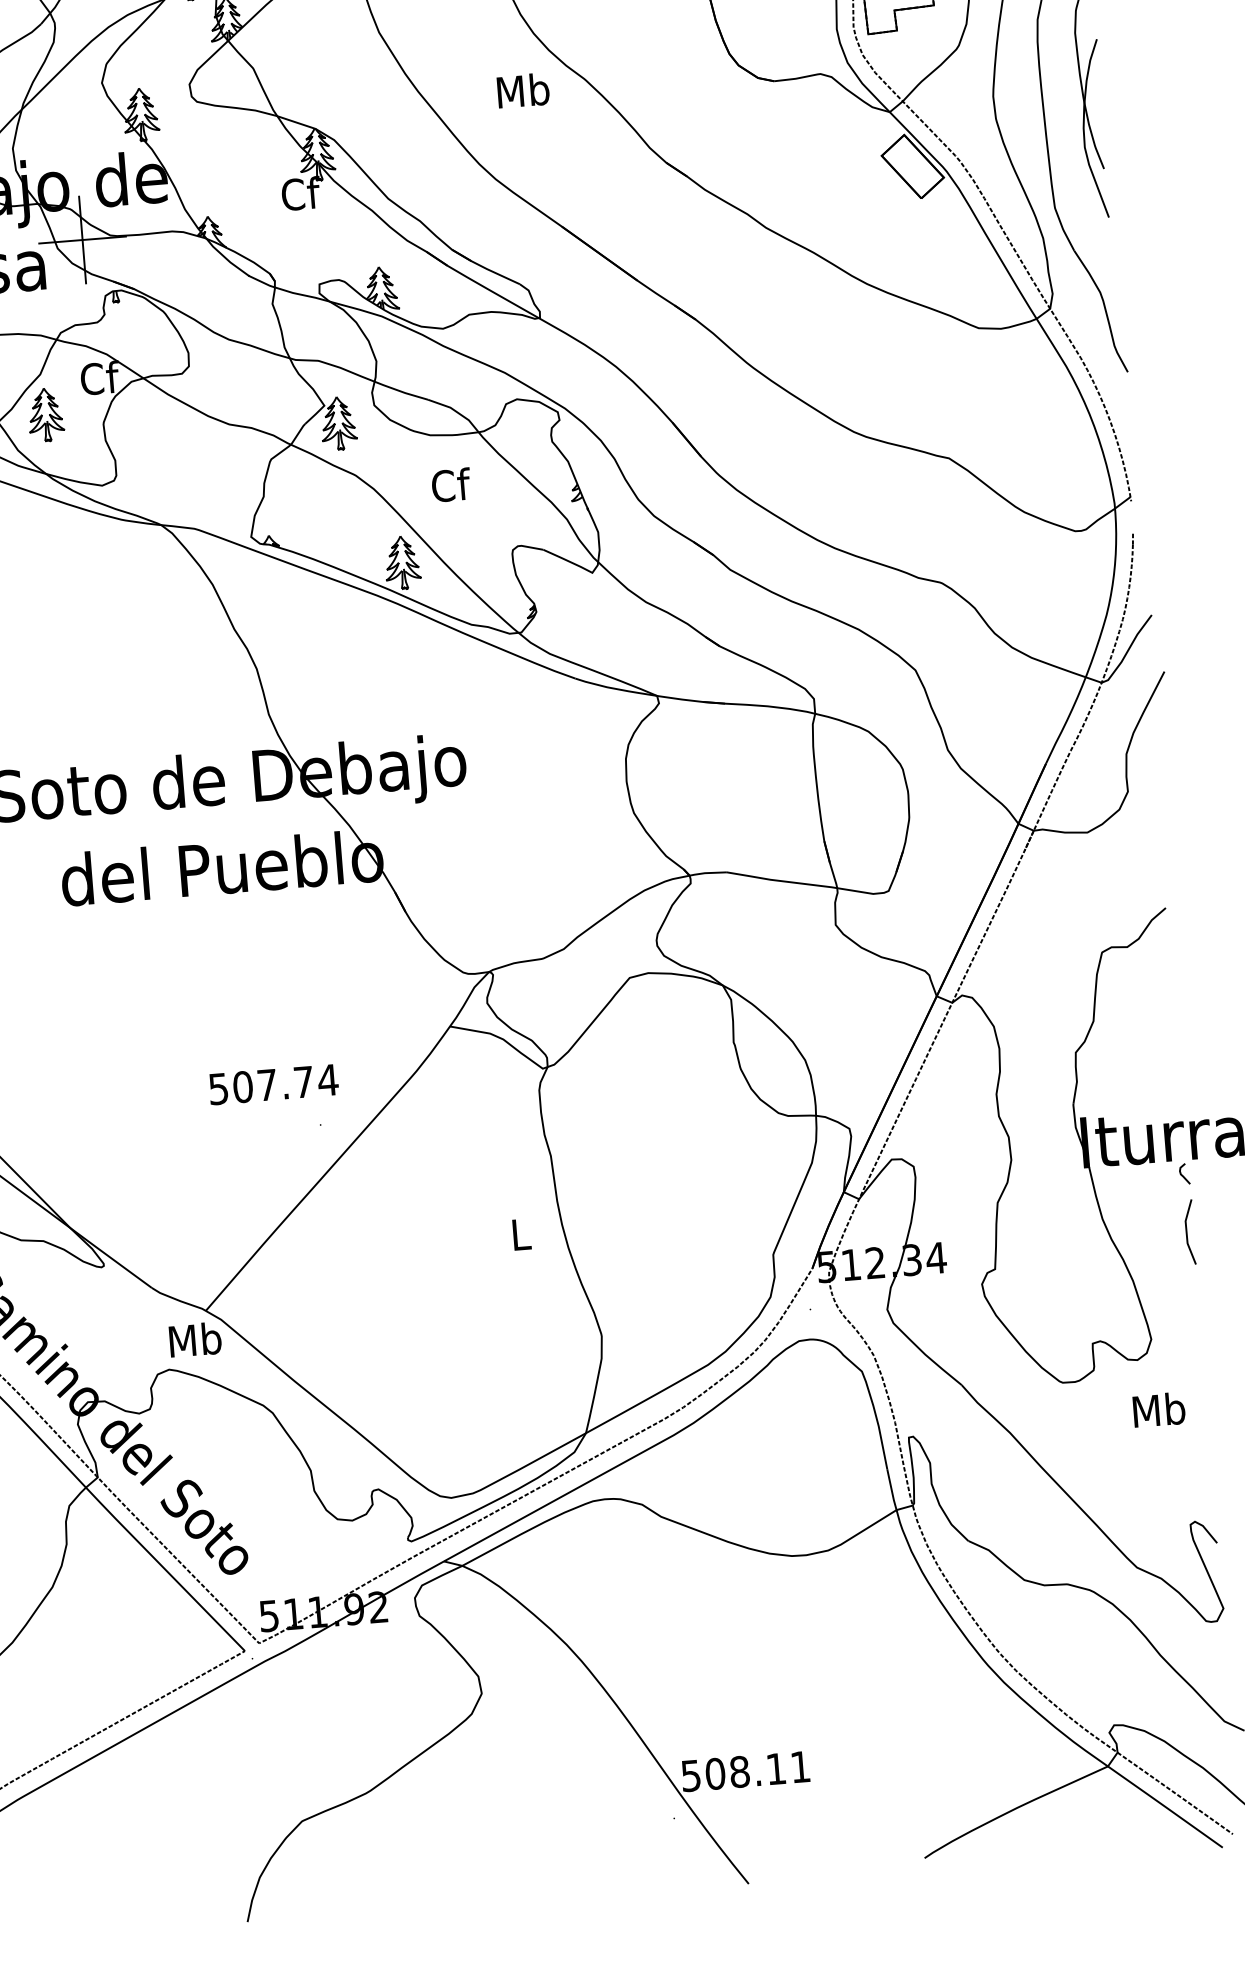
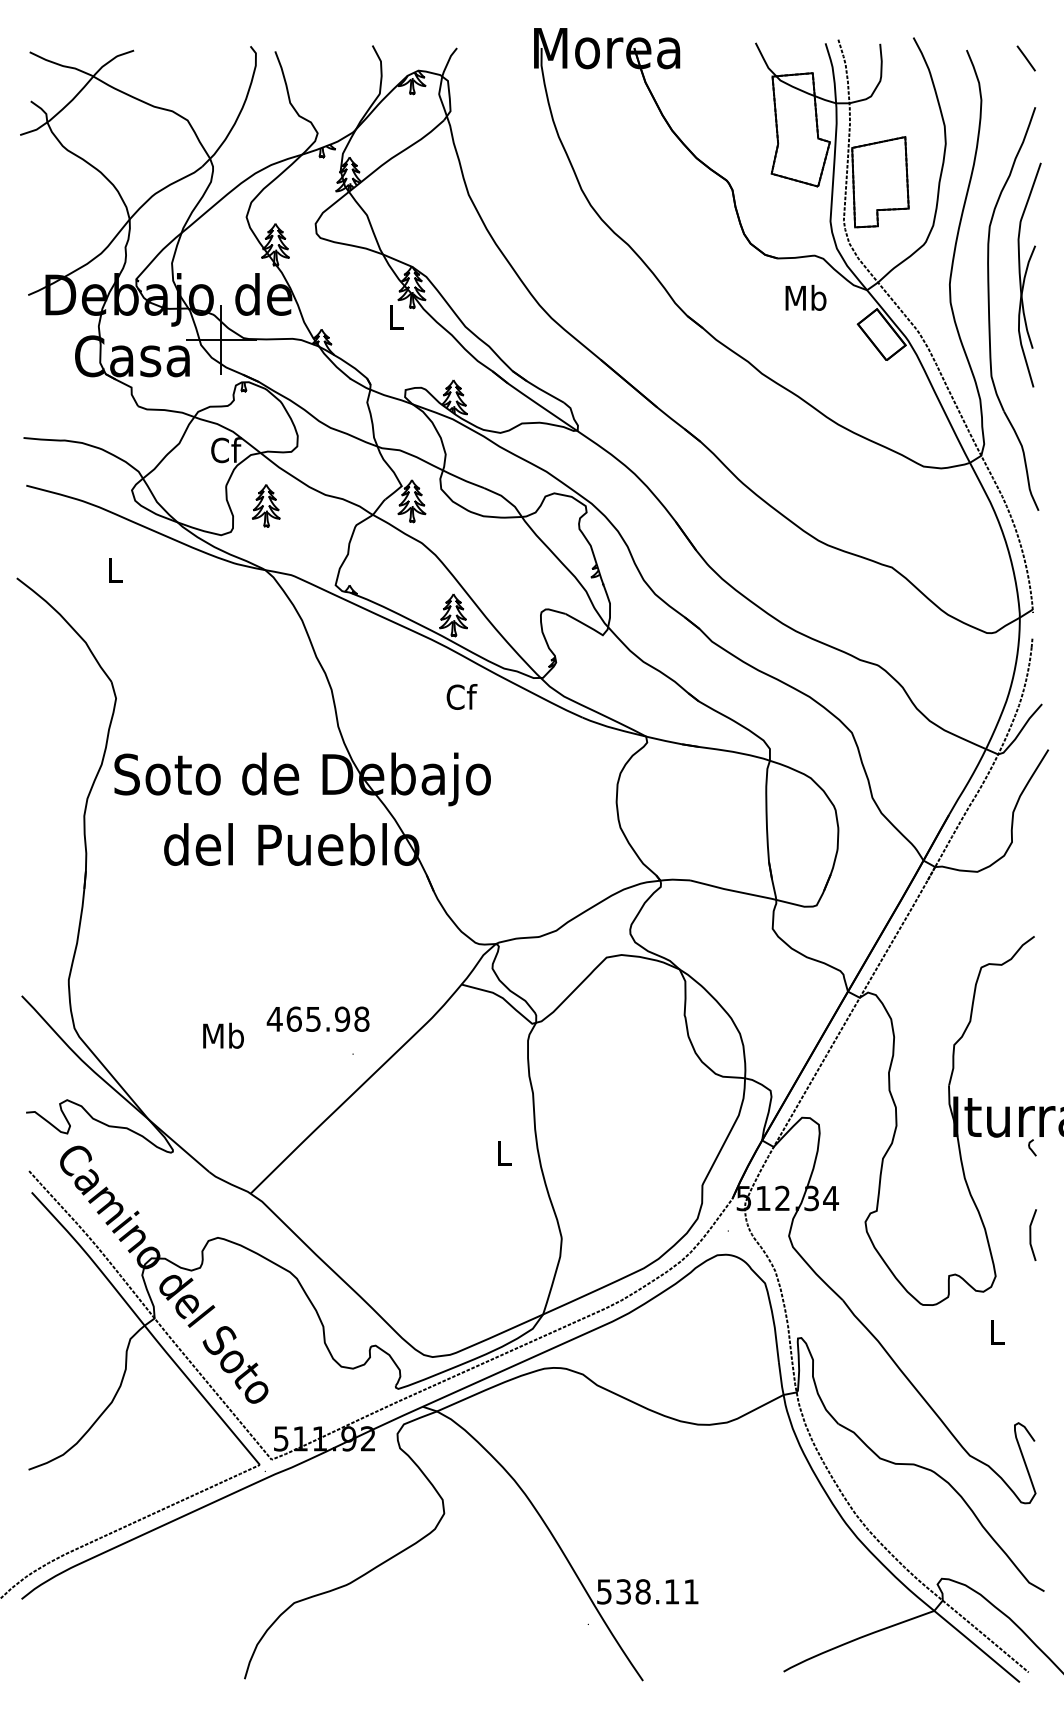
text: (522, 90) -> (805, 297), moved
text: (300, 194) -> (396, 317), Cf -> L
part: (44, 414) -> (265, 505), moved
text: (450, 484) -> (461, 696), moved
text: (272, 1083) -> (317, 1018), 507.74 -> 465.98
line: (1187, 1231) -> (1031, 1234), moved
text: (195, 1339) -> (223, 1035), moved
text: (1159, 1409) -> (997, 1332), Mb -> L
text: (715, 1773) -> (623, 1591), 508.11 -> 538.11

